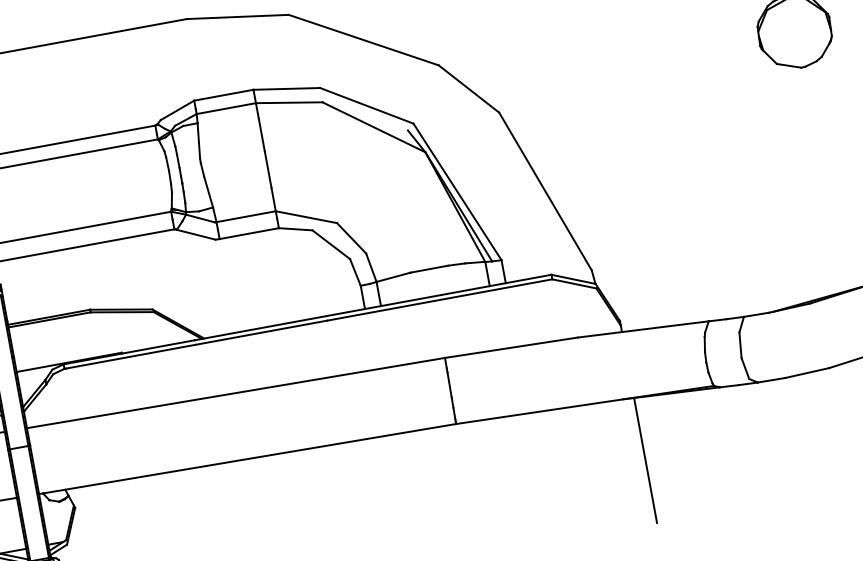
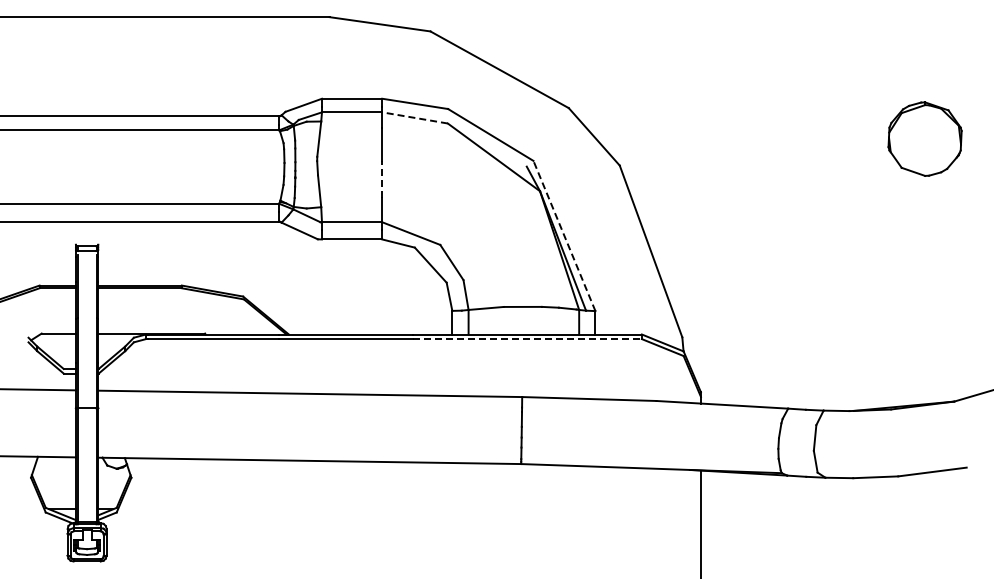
line: (288, 102) -> (414, 117), solid -> dashed
line: (268, 169) -> (382, 179), solid -> dashed
line: (457, 191) -> (564, 235), solid -> dashed
line: (440, 300) -> (528, 339), solid -> dashed

